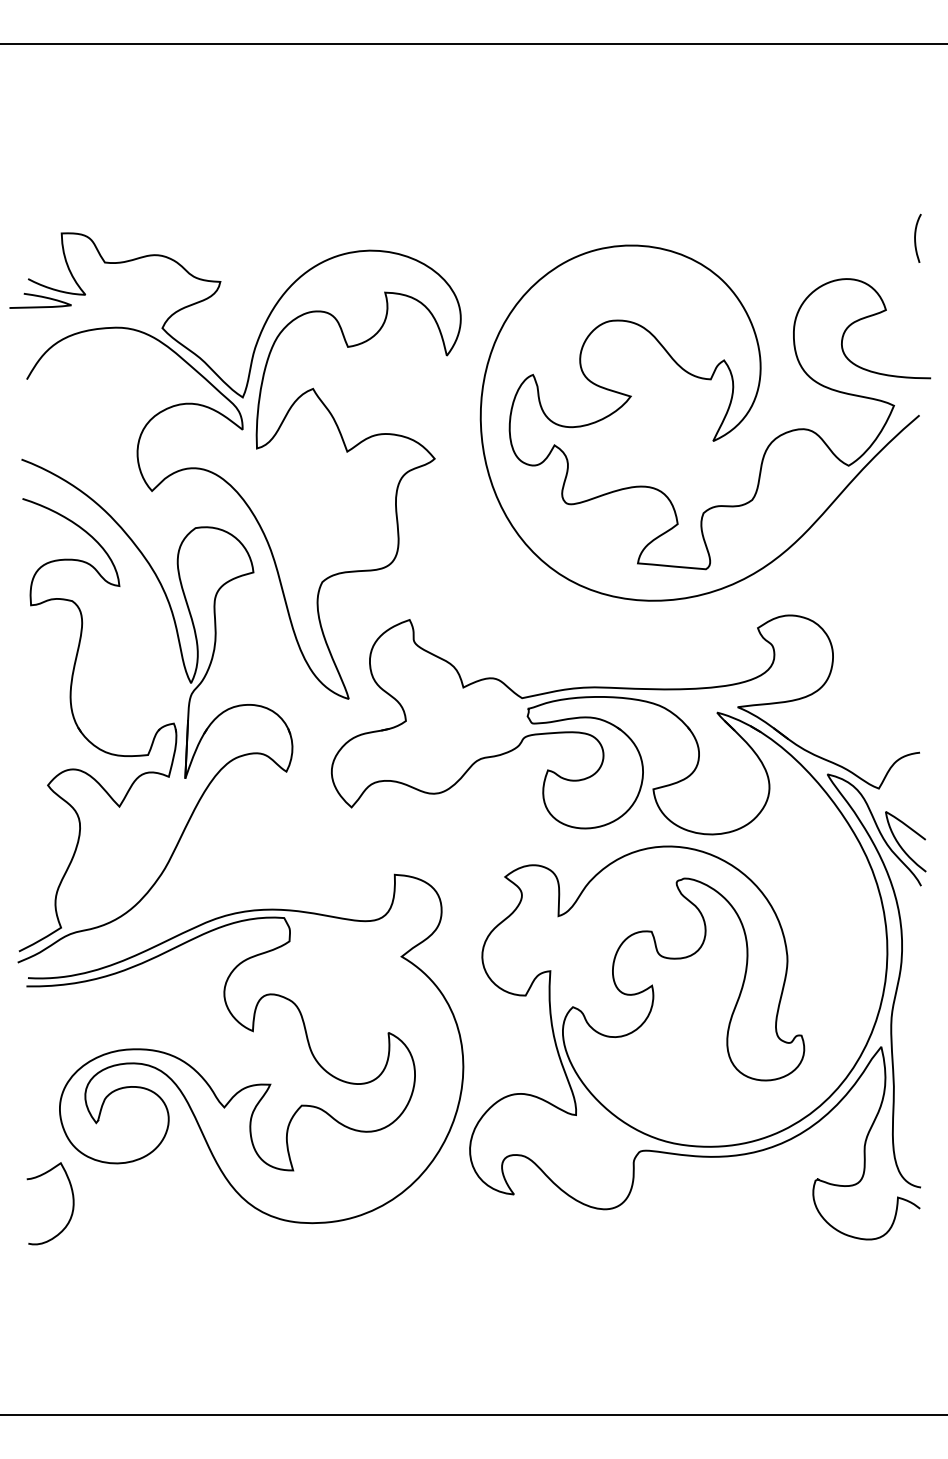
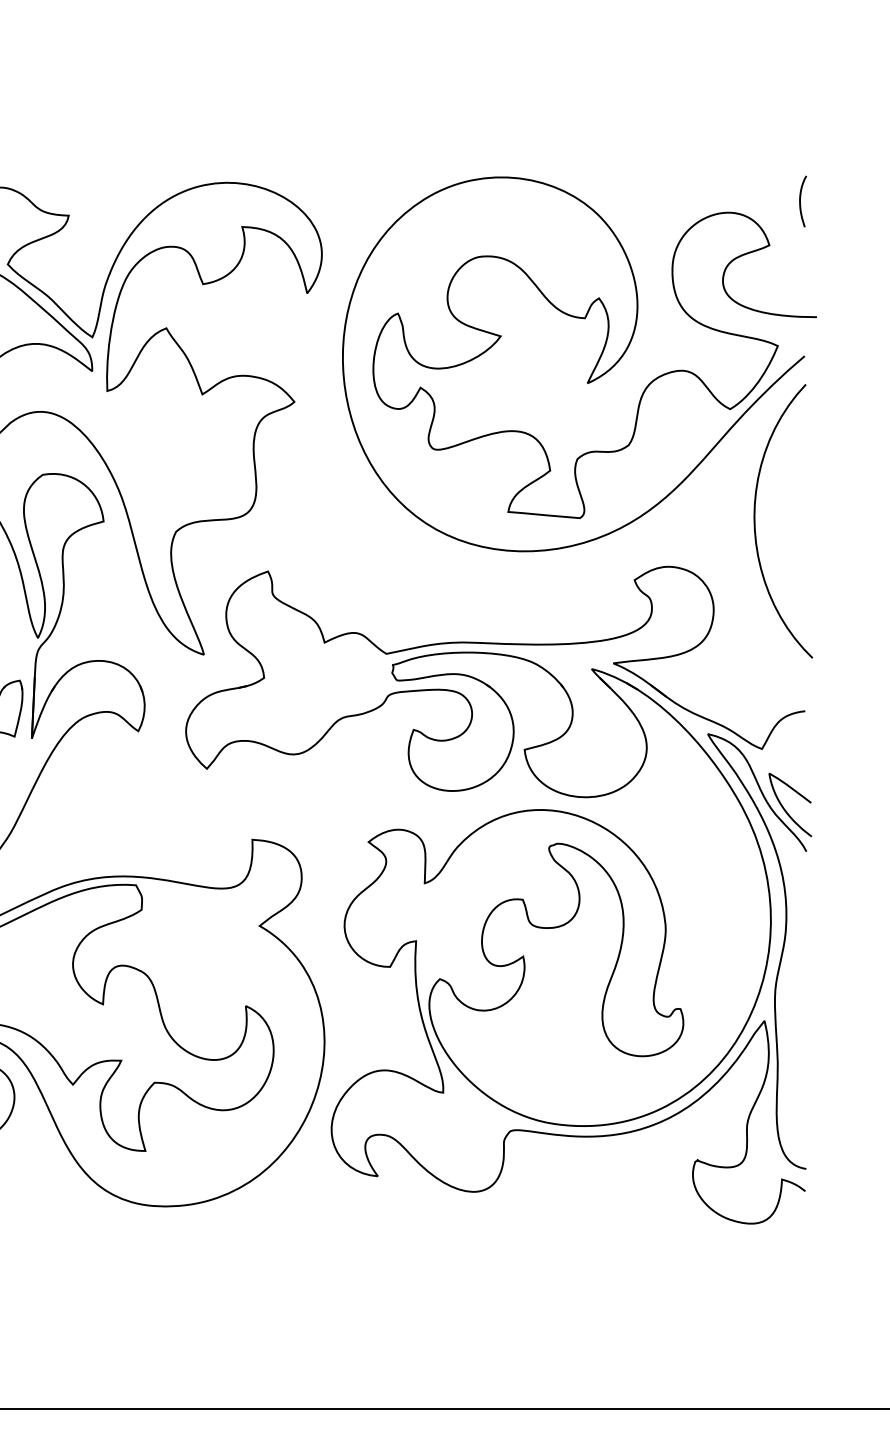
curve: (915, 237) -> (800, 200), moved
curve: (872, 572) -> (755, 521), added

